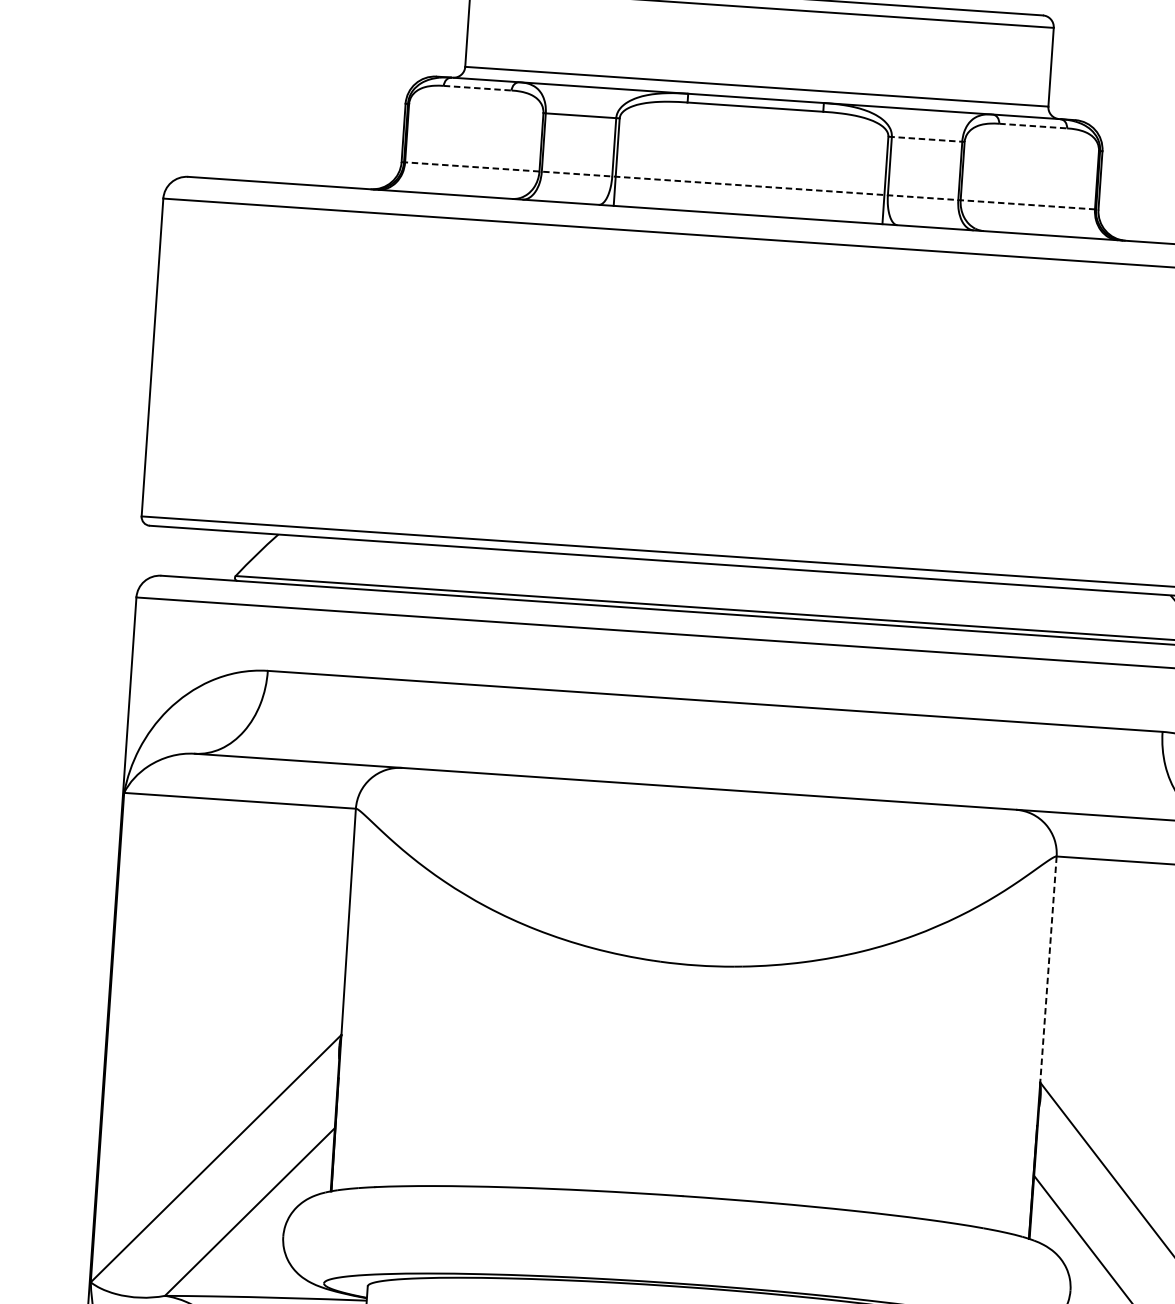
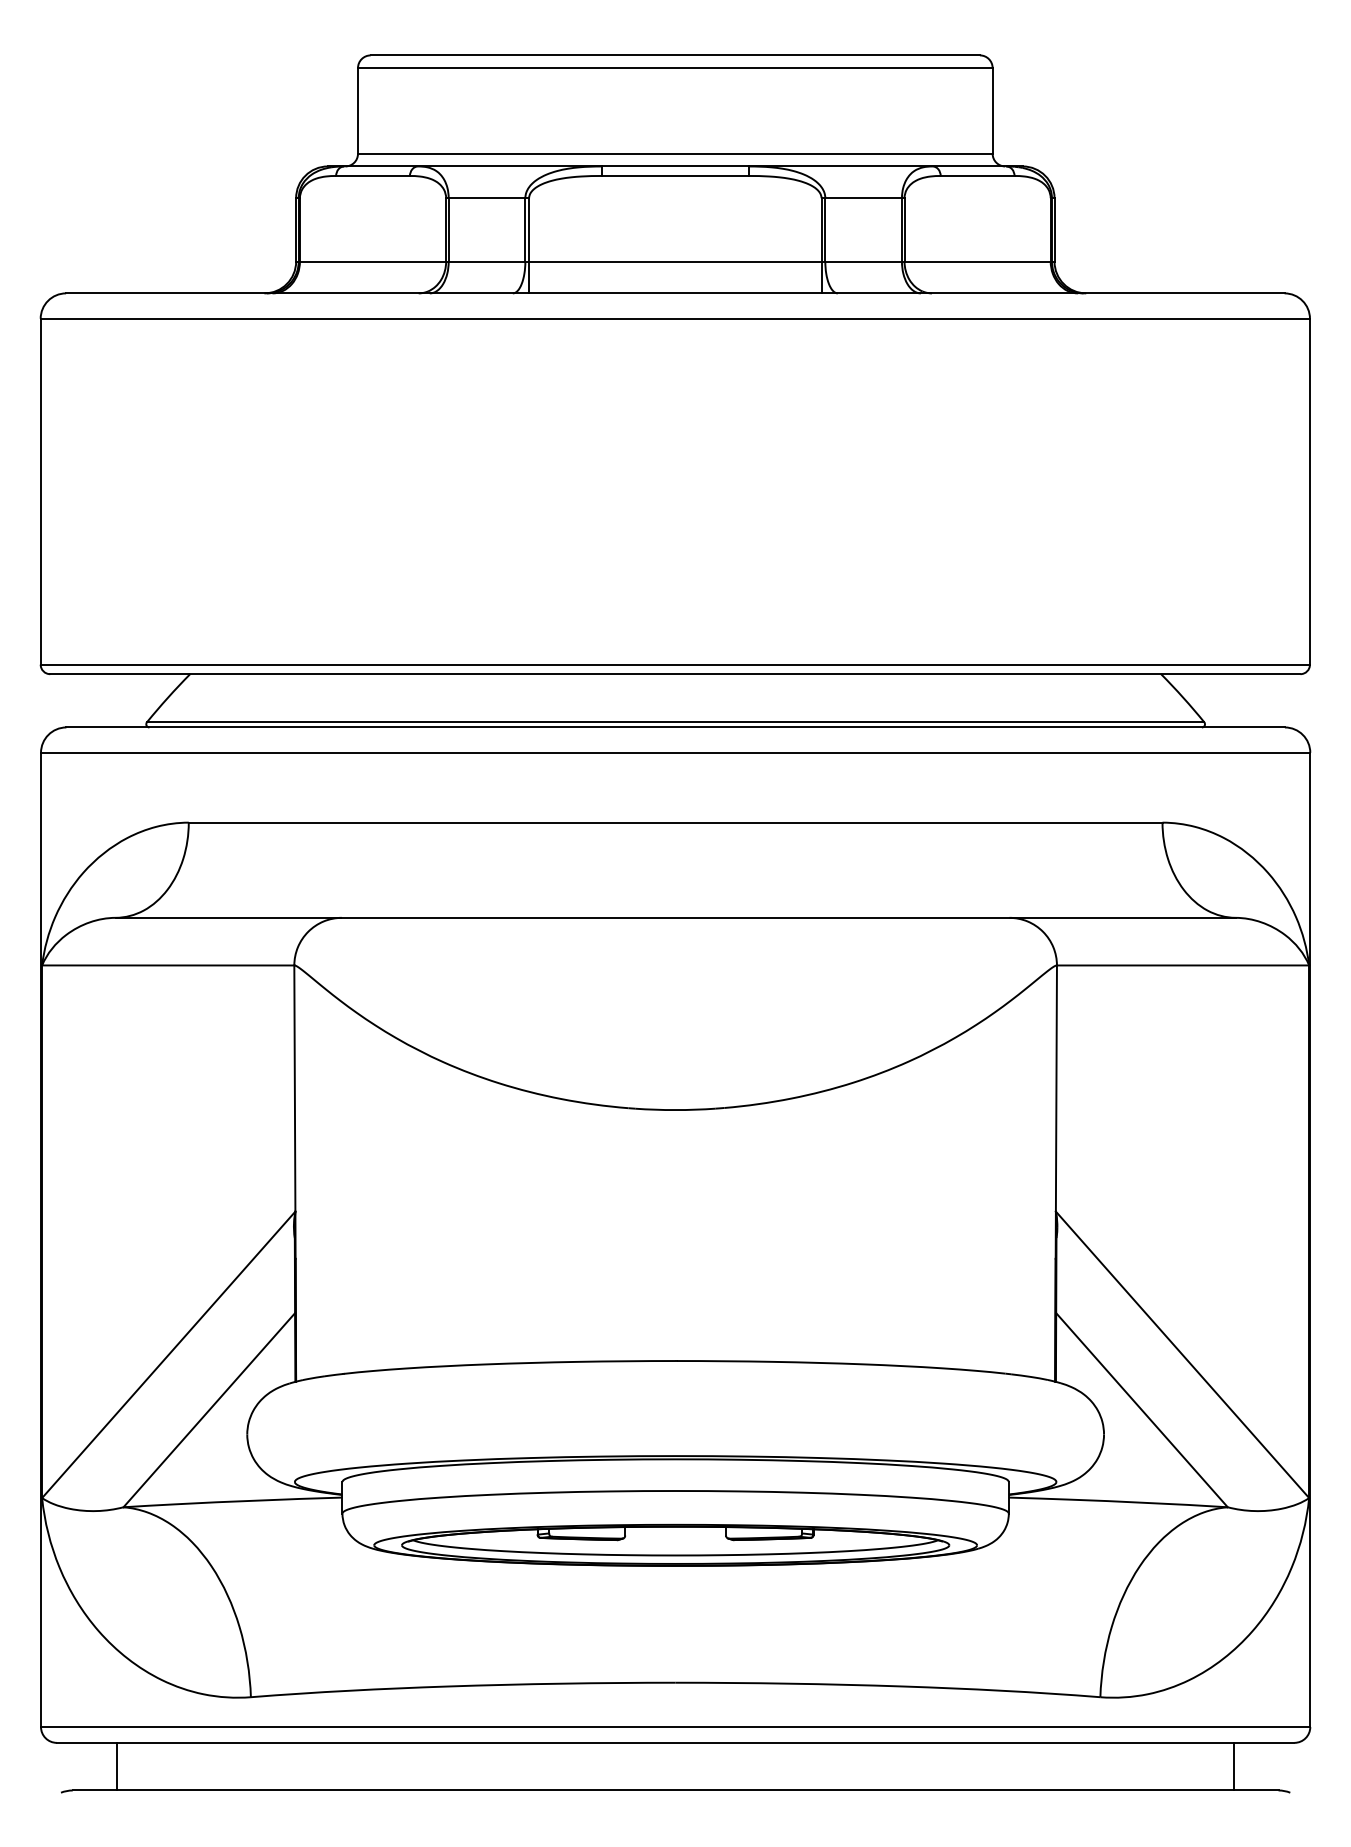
line: (478, 87) -> (373, 175), dashed -> solid
line: (1033, 125) -> (977, 175), dashed -> solid
line: (926, 139) -> (863, 198), dashed -> solid
line: (750, 185) -> (675, 261), dashed -> solid
line: (1048, 970) -> (1056, 1089), dashed -> solid

